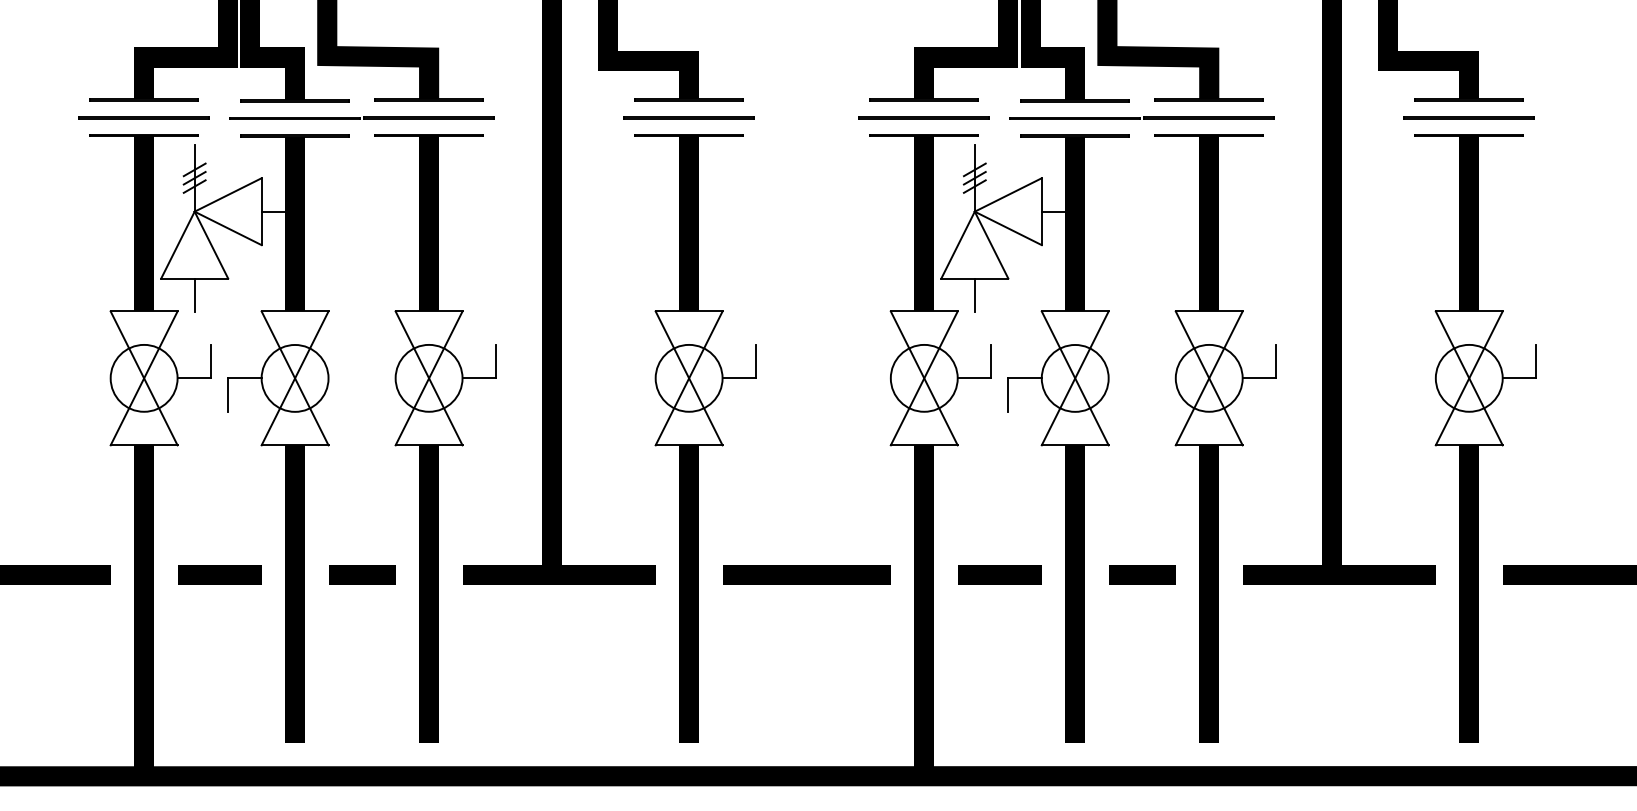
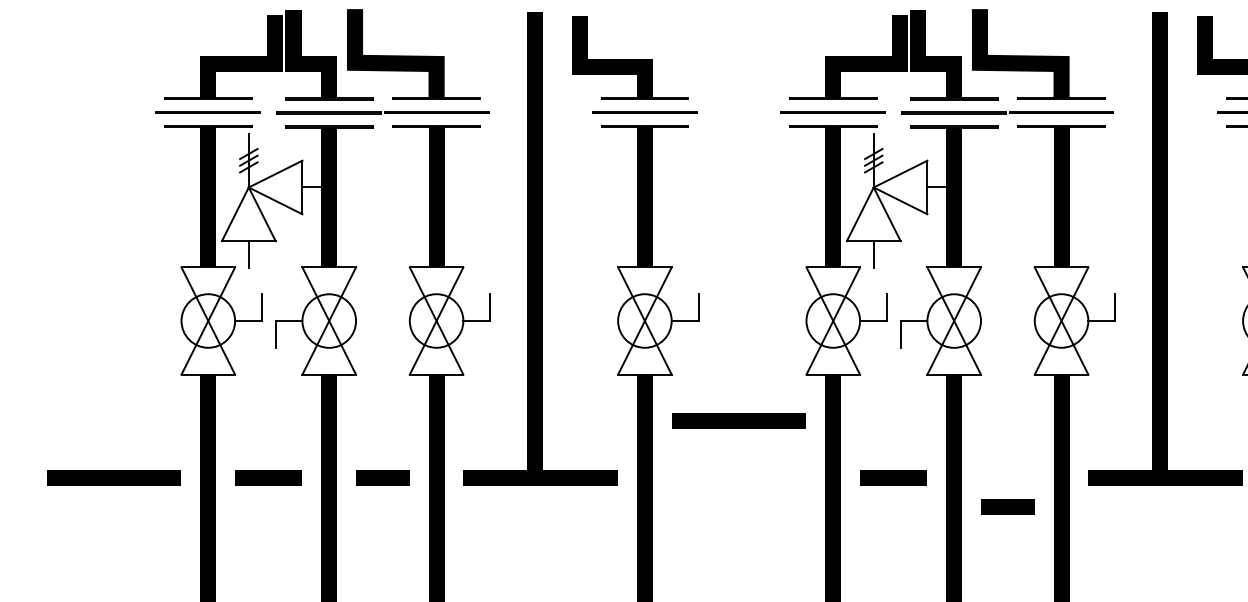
line: (806, 574) -> (738, 421), moved
line: (1142, 574) -> (1008, 506), moved

